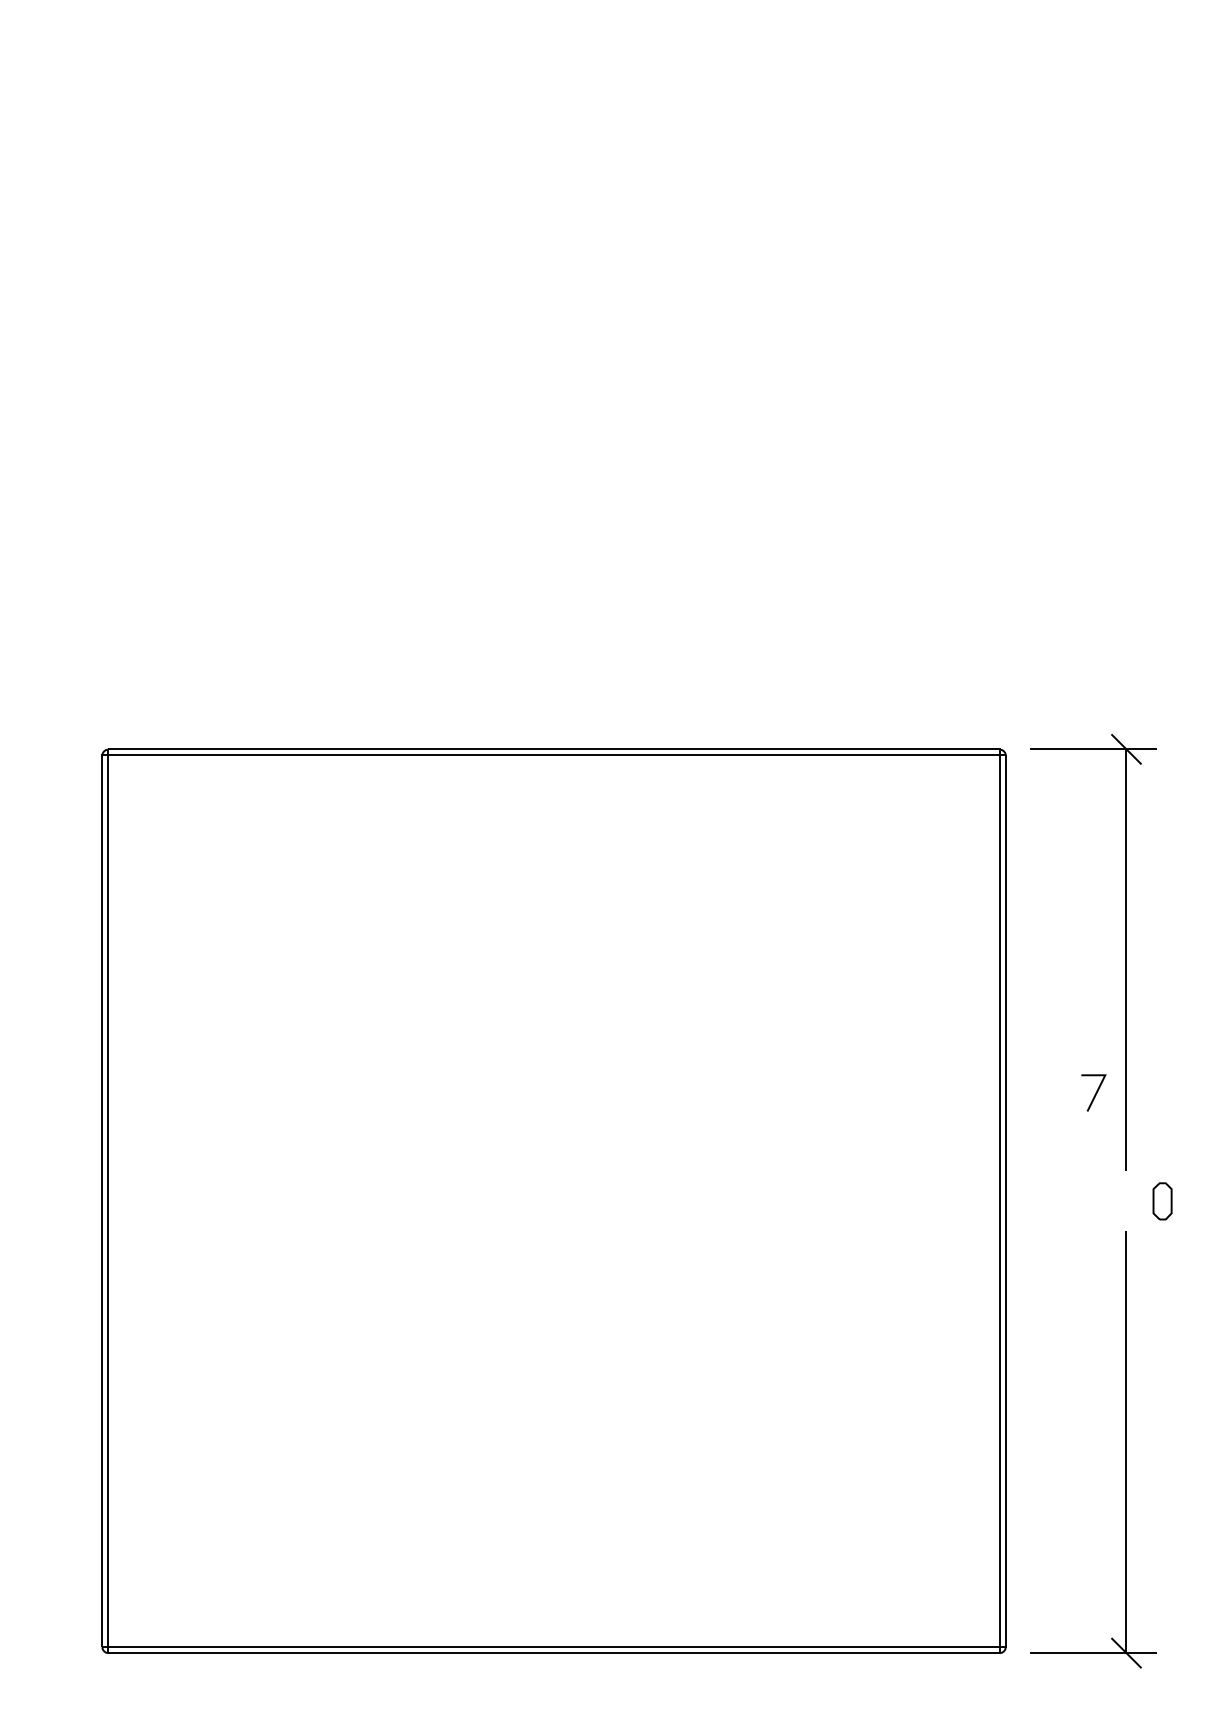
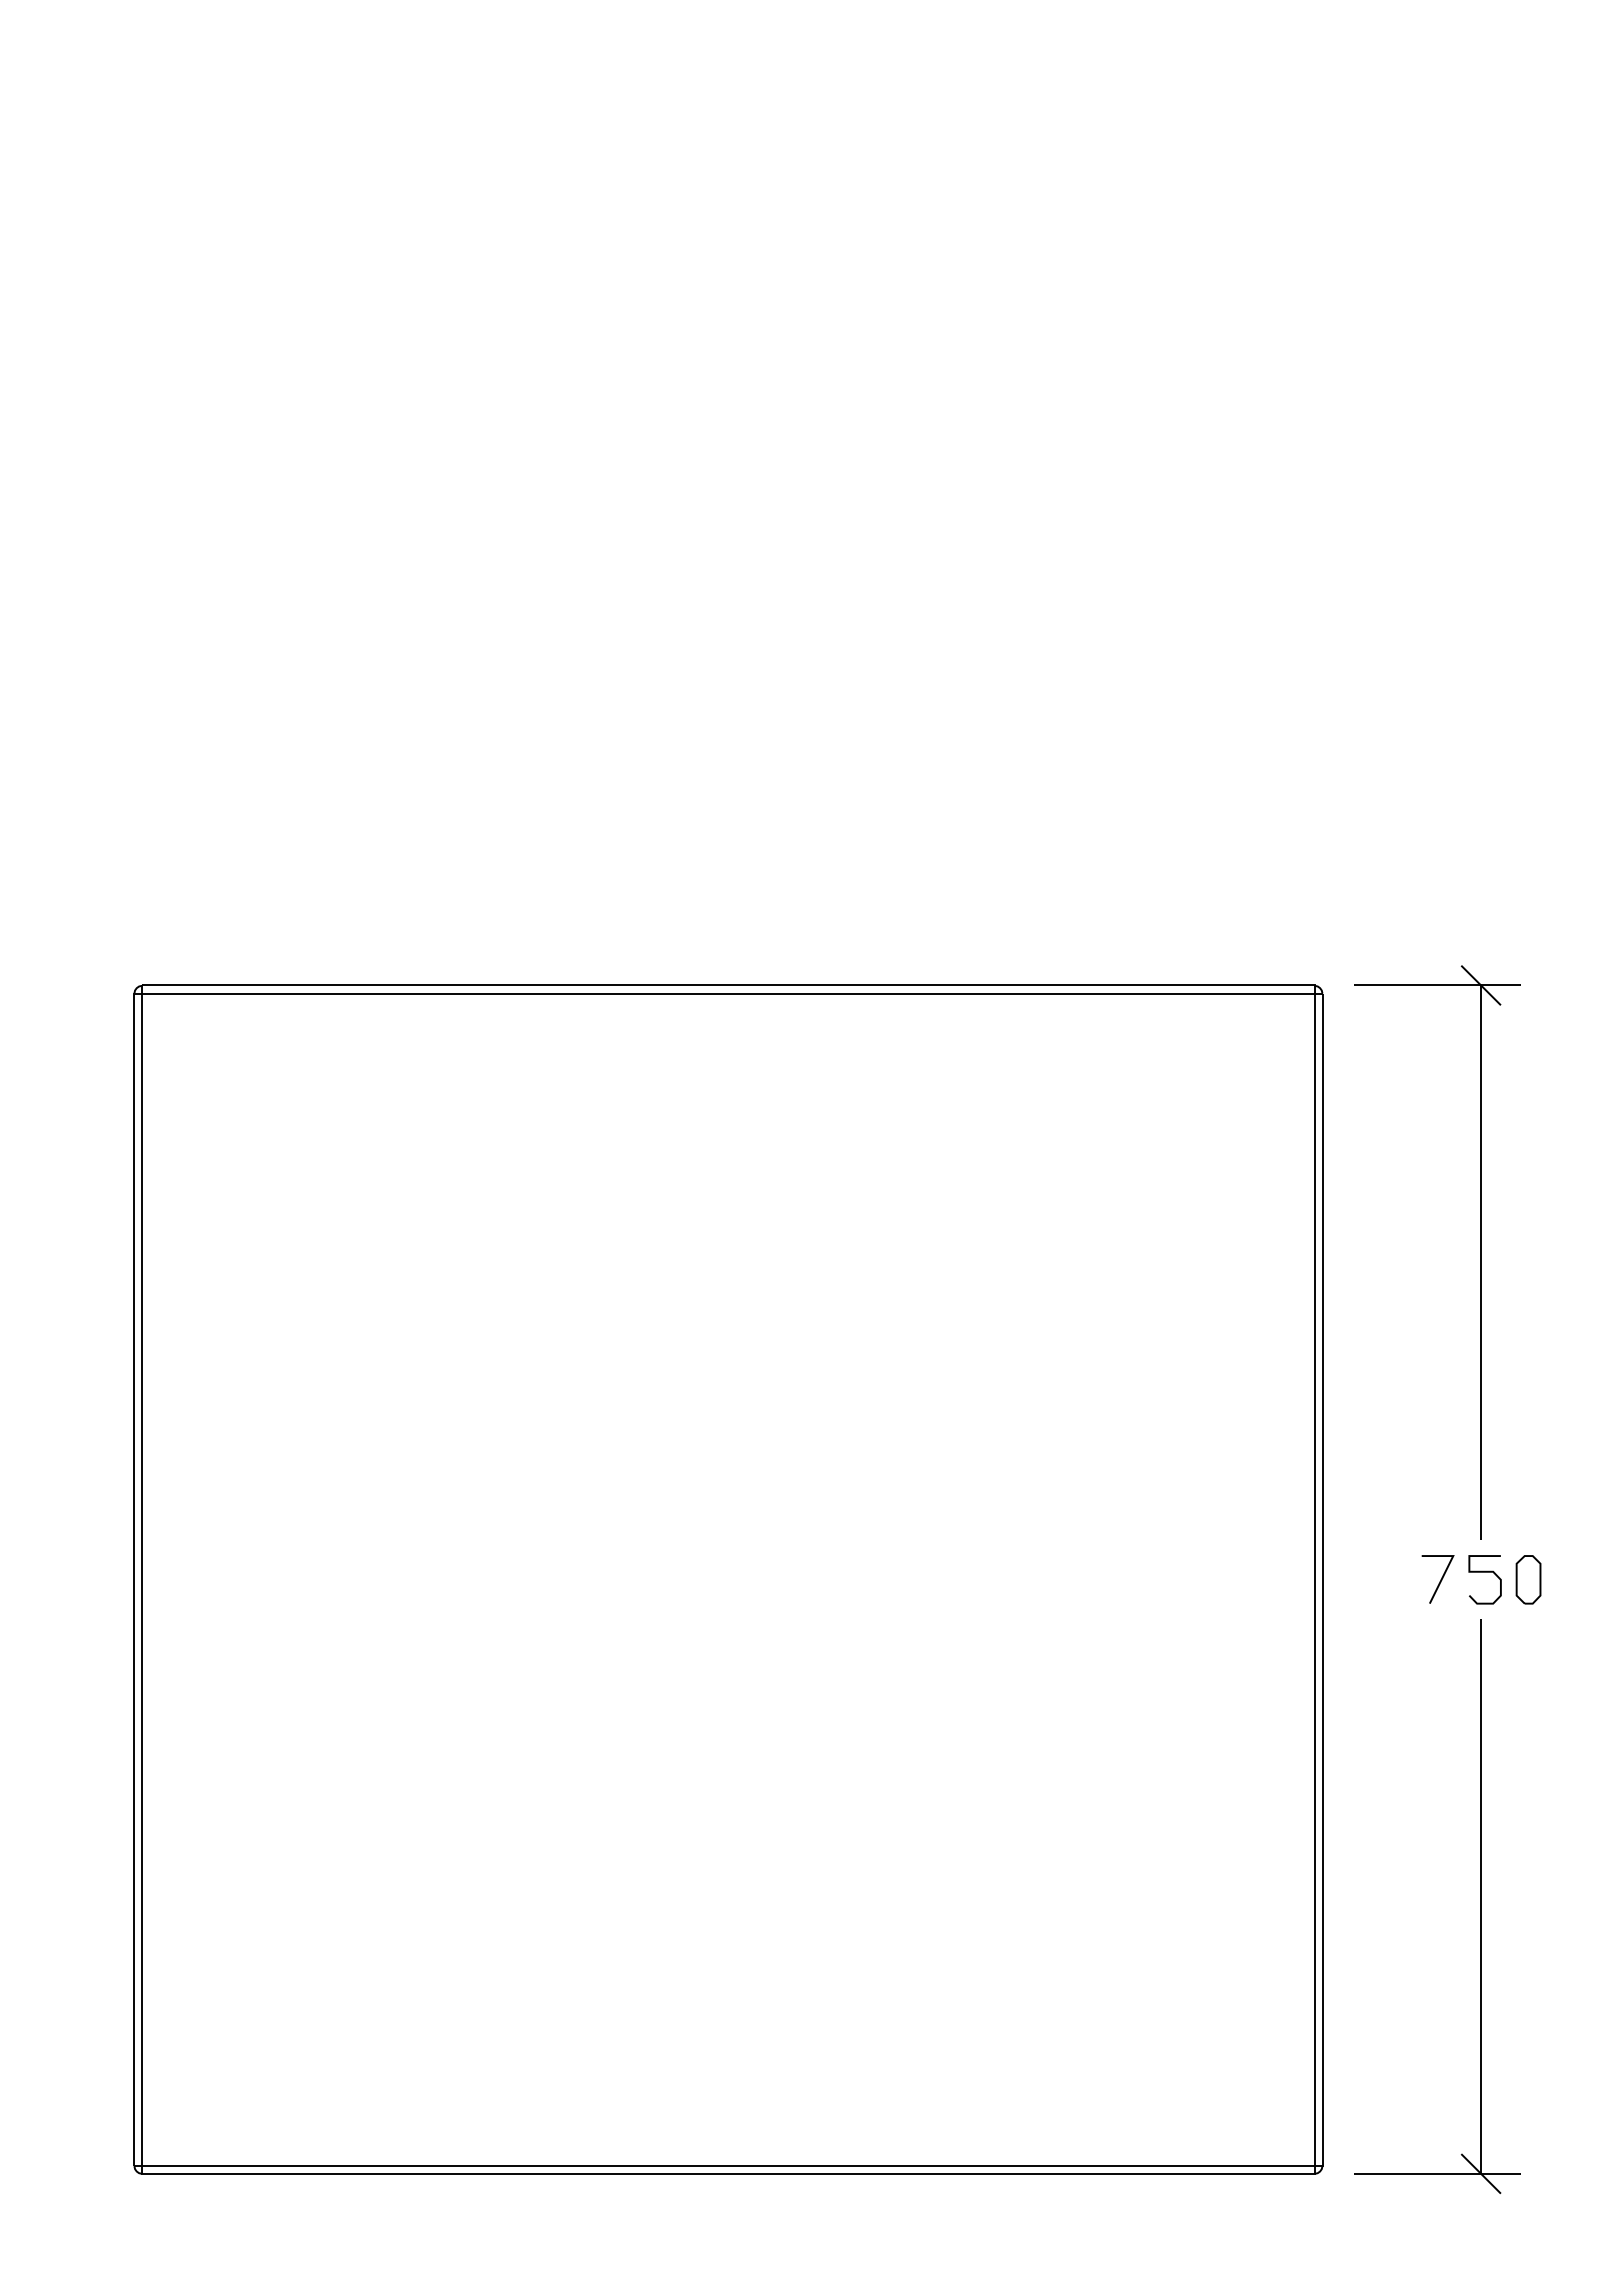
curve: (1094, 1094) -> (1439, 1581), moved
curve: (1129, 1195) -> (1484, 1572), added

